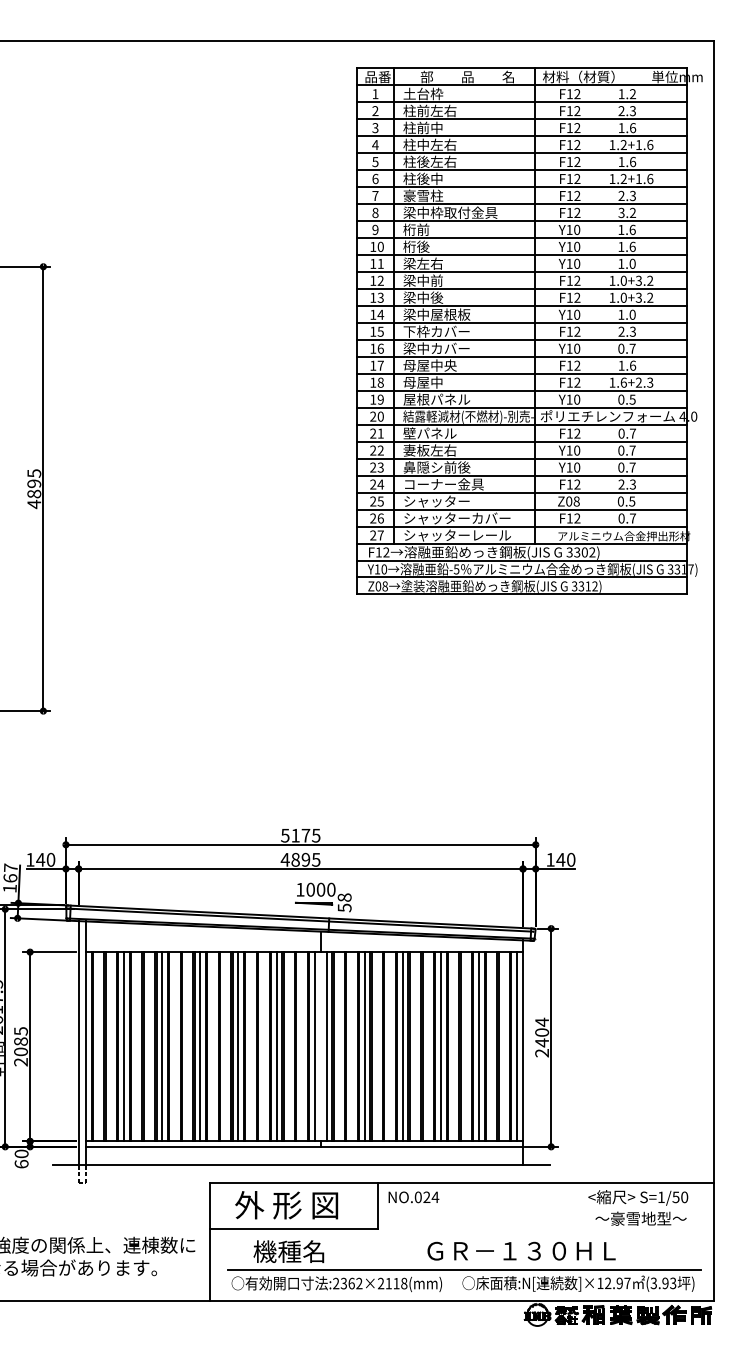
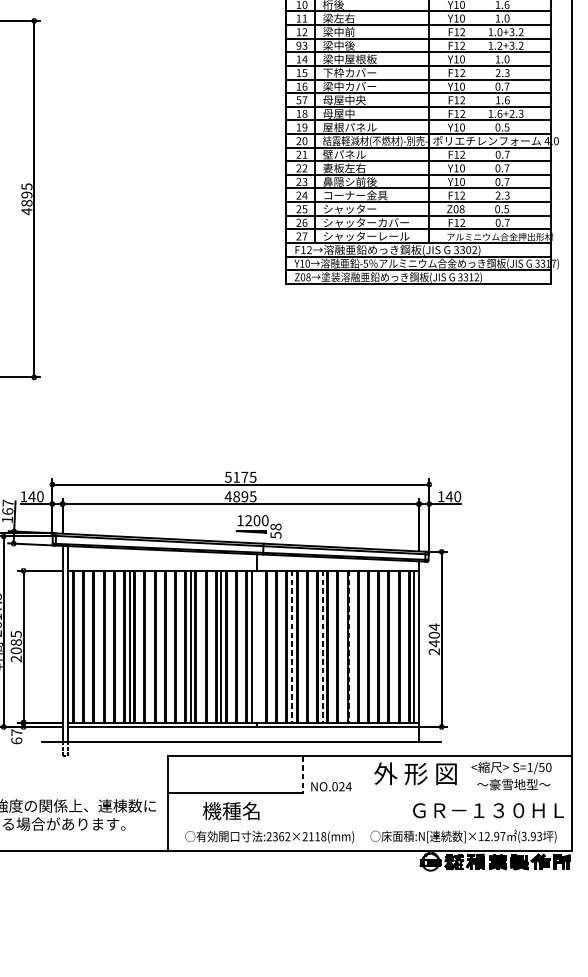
text: (373, 297) -> (299, 45), 13 -> 93
text: (623, 297) -> (499, 45), 1.0+3.2 -> 1.2+3.2
text: (373, 365) -> (299, 100), 17 -> 57
text: (310, 889) -> (248, 520), 1000 -> 1200
line: (124, 1046) -> (99, 646), removed
line: (200, 1046) -> (160, 646), removed
line: (326, 1046) -> (261, 646), removed
line: (364, 1046) -> (291, 646), solid -> dashed
line: (402, 1046) -> (322, 646), solid -> dashed
line: (435, 1046) -> (348, 646), solid -> dashed
line: (440, 1046) -> (352, 646), removed
line: (479, 1046) -> (384, 646), removed
text: (21, 1153) -> (16, 732), 60 -> 67
text: (413, 1197) -> (331, 786), moved
text: (286, 1205) -> (415, 774), moved
line: (378, 1205) -> (303, 774), solid -> dashed
text: (521, 1250) -> (488, 810), moved
line: (464, 1269) -> (372, 825), removed

